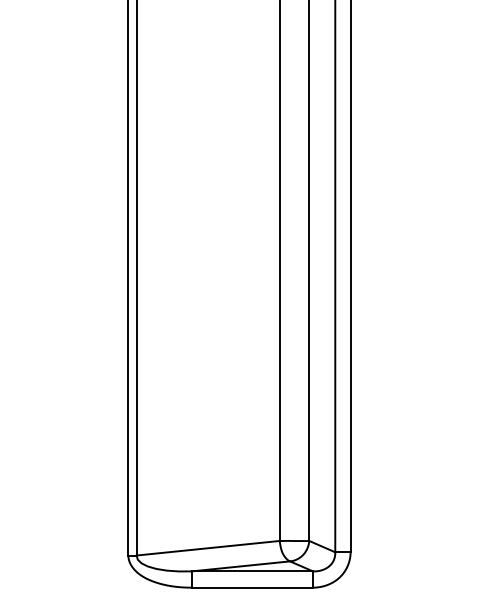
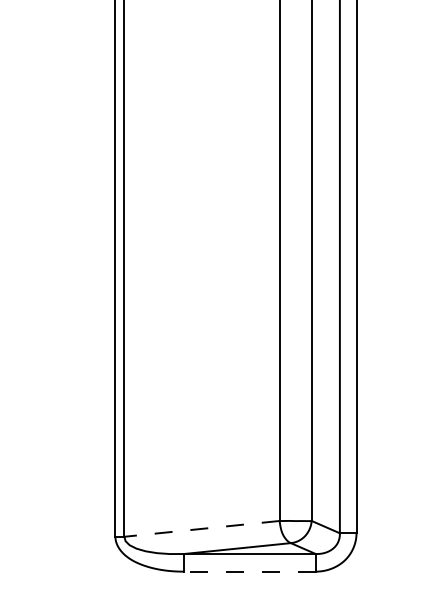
line: (208, 548) -> (202, 529), solid -> dashed
line: (252, 587) -> (250, 571), solid -> dashed

